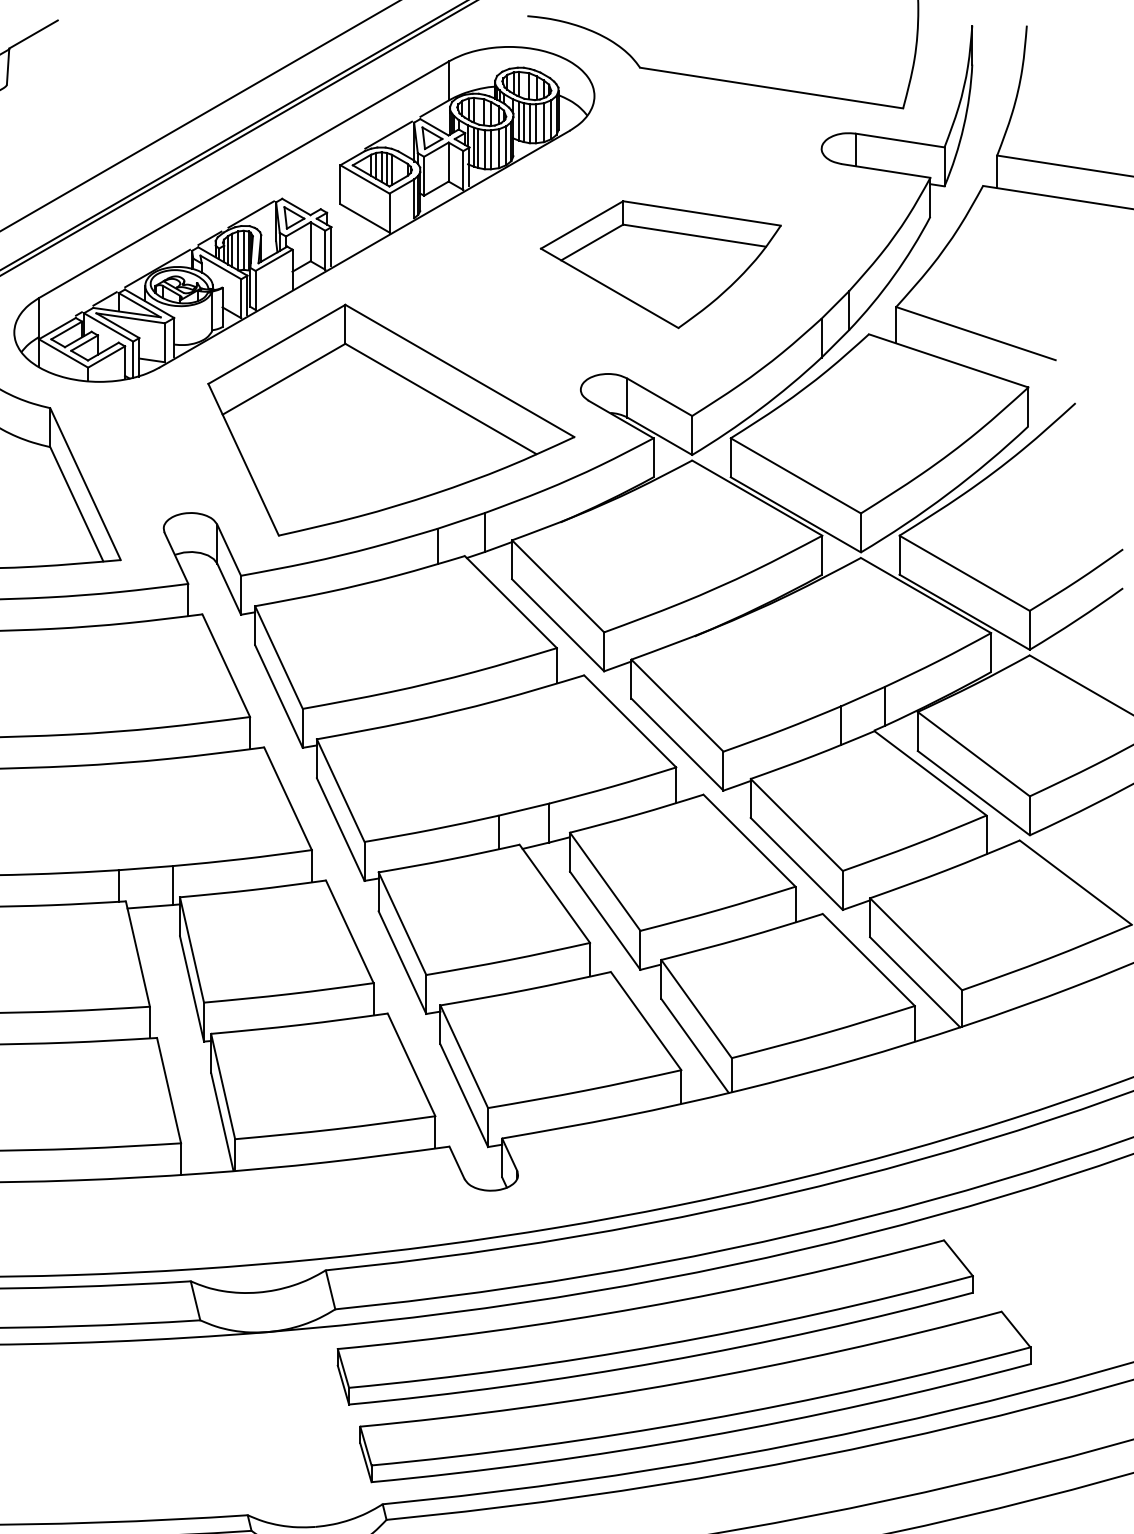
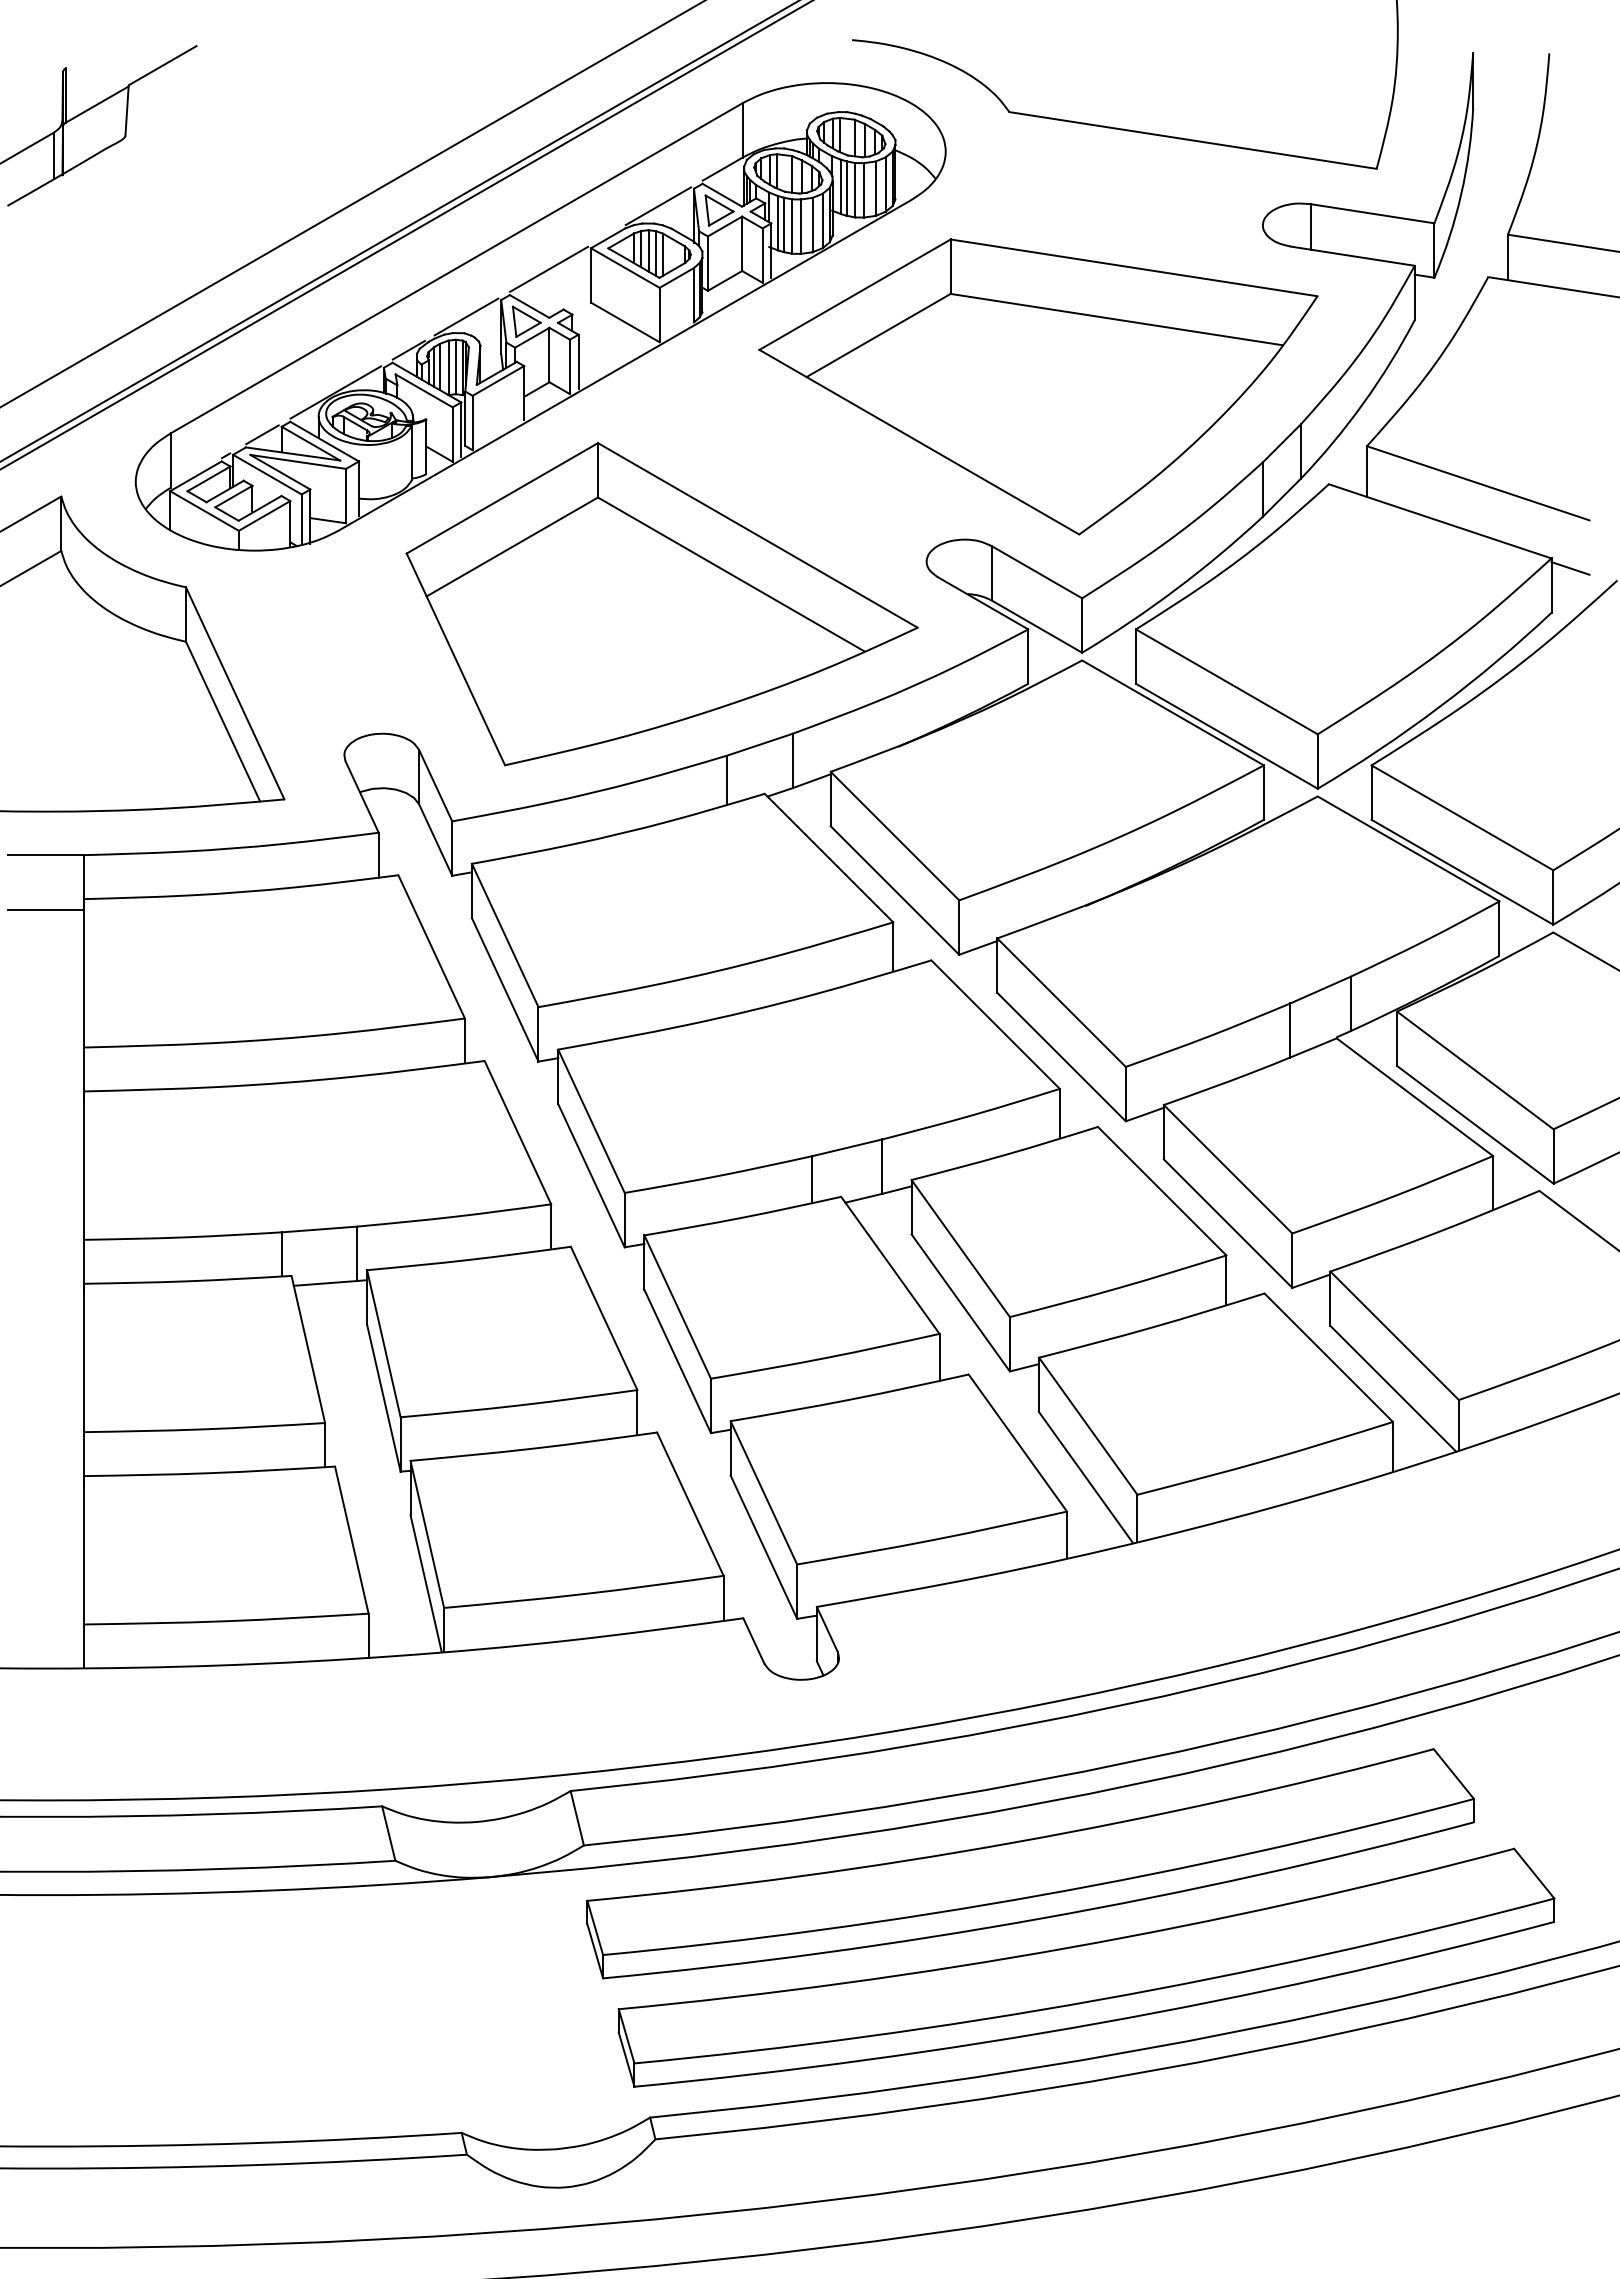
line: (310, 179) -> (549, 268), added
part: (660, 264) -> (1038, 386), size x1.67
line: (1042, 394) -> (1570, 568), added

